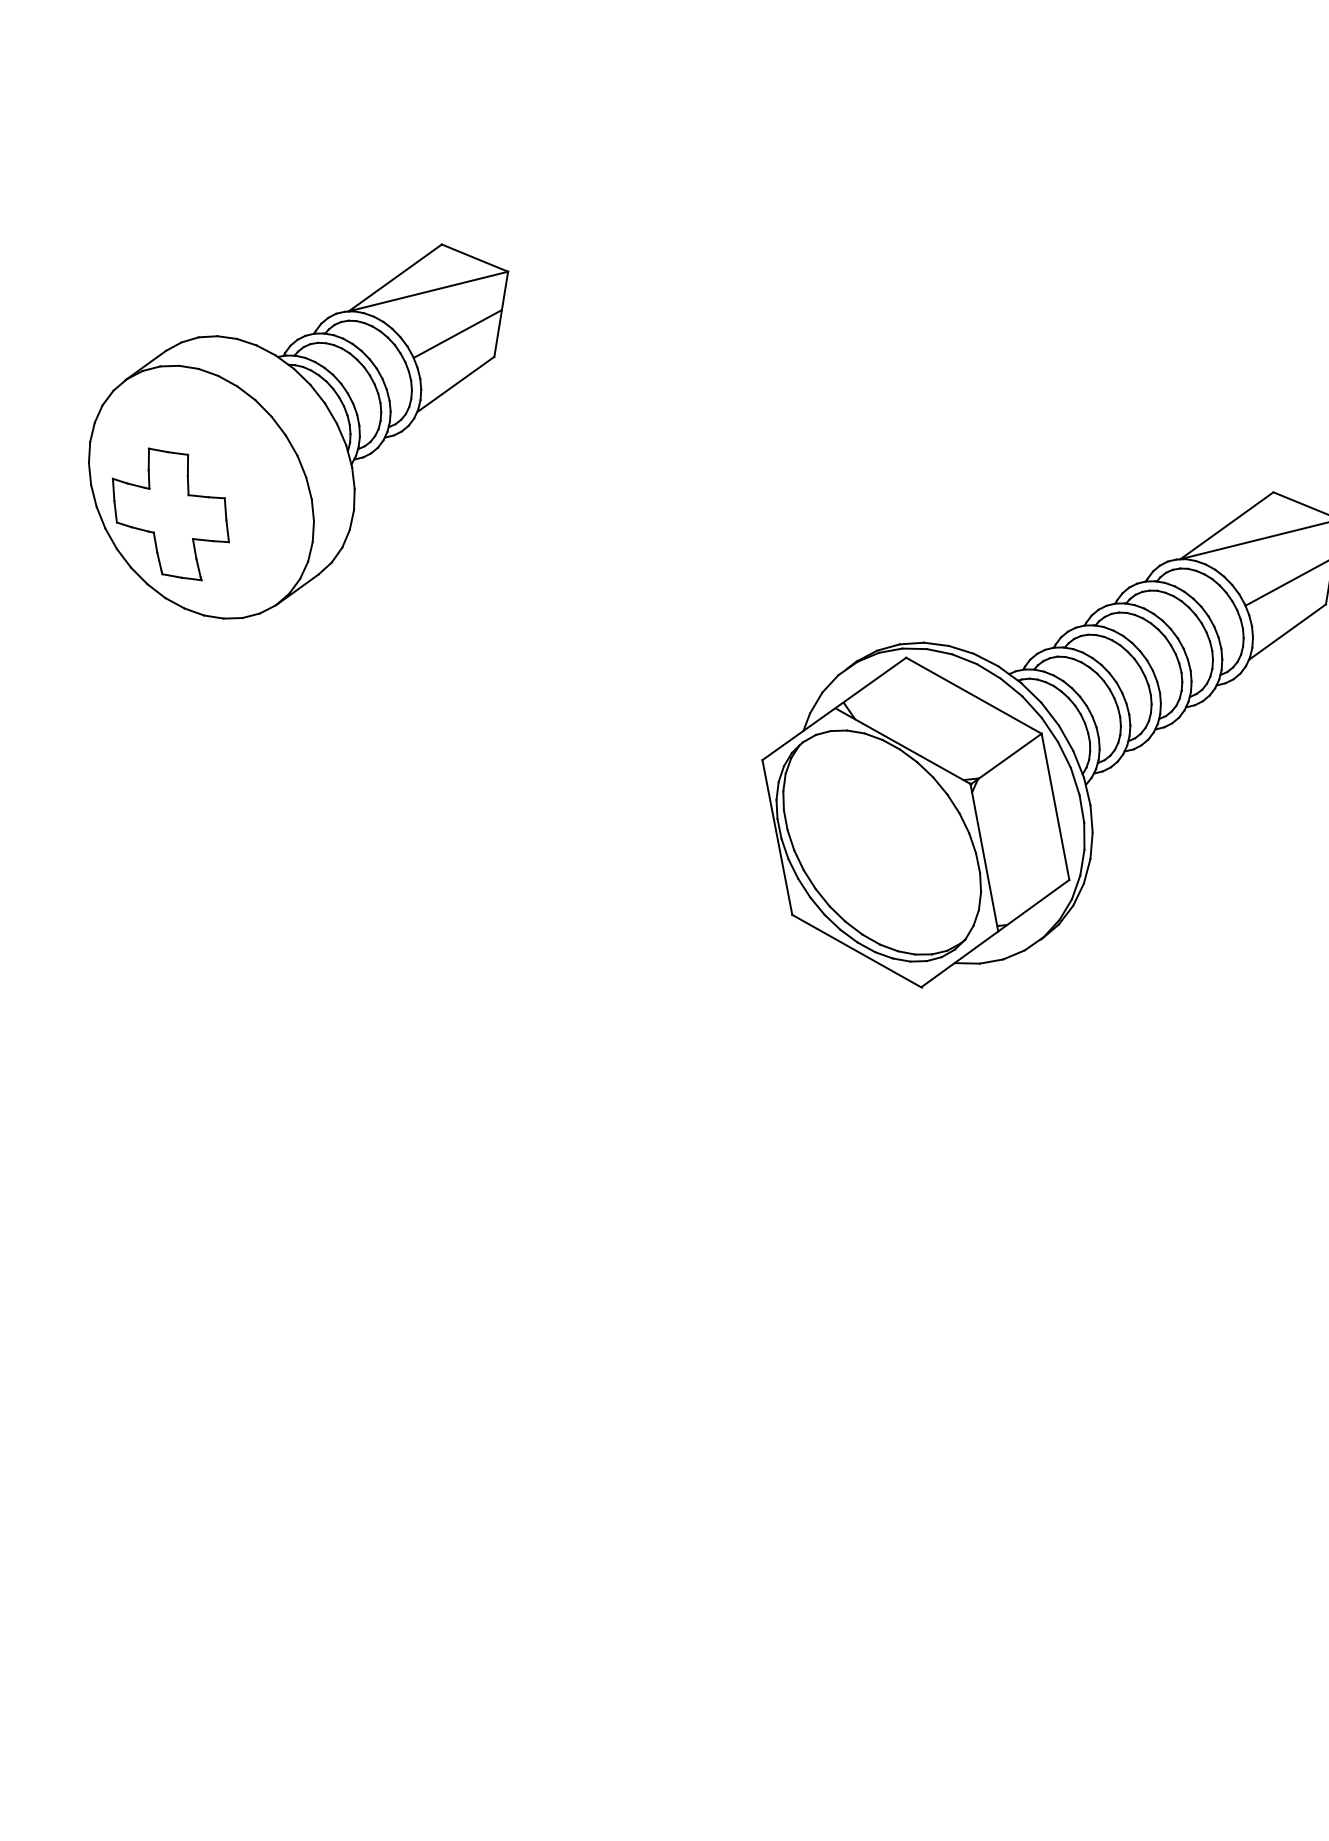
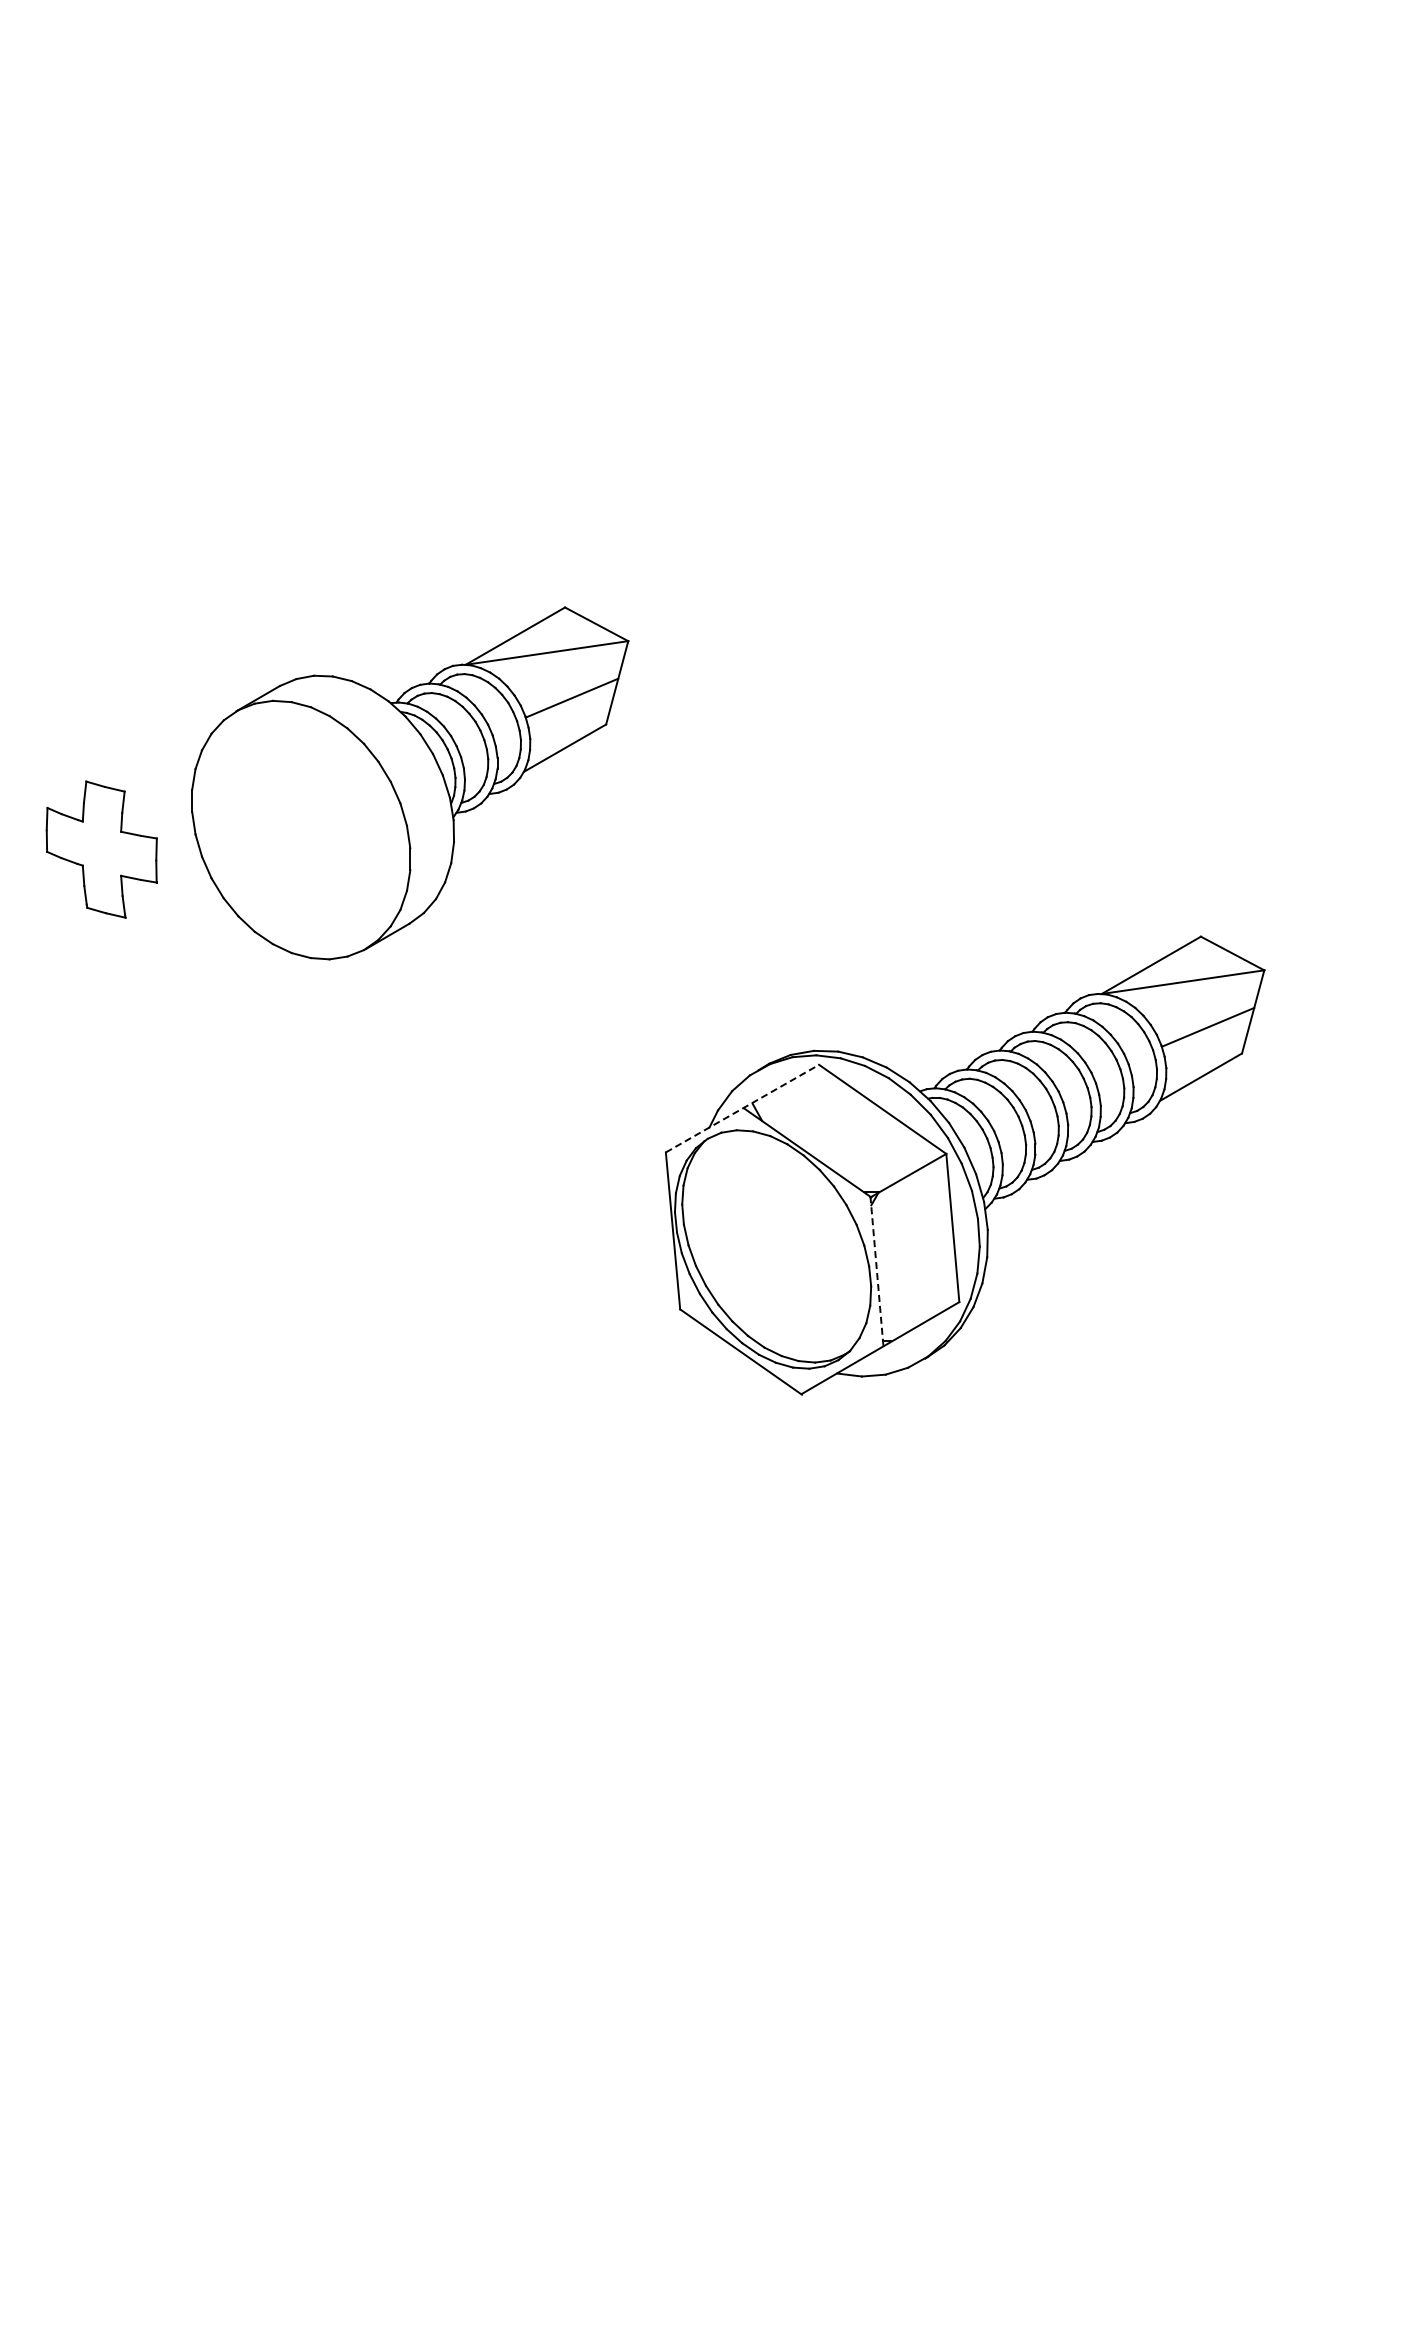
part: (305, 434) -> (410, 783), moved
line: (834, 708) -> (742, 1108), solid -> dashed
line: (984, 857) -> (877, 1271), solid -> dashed

